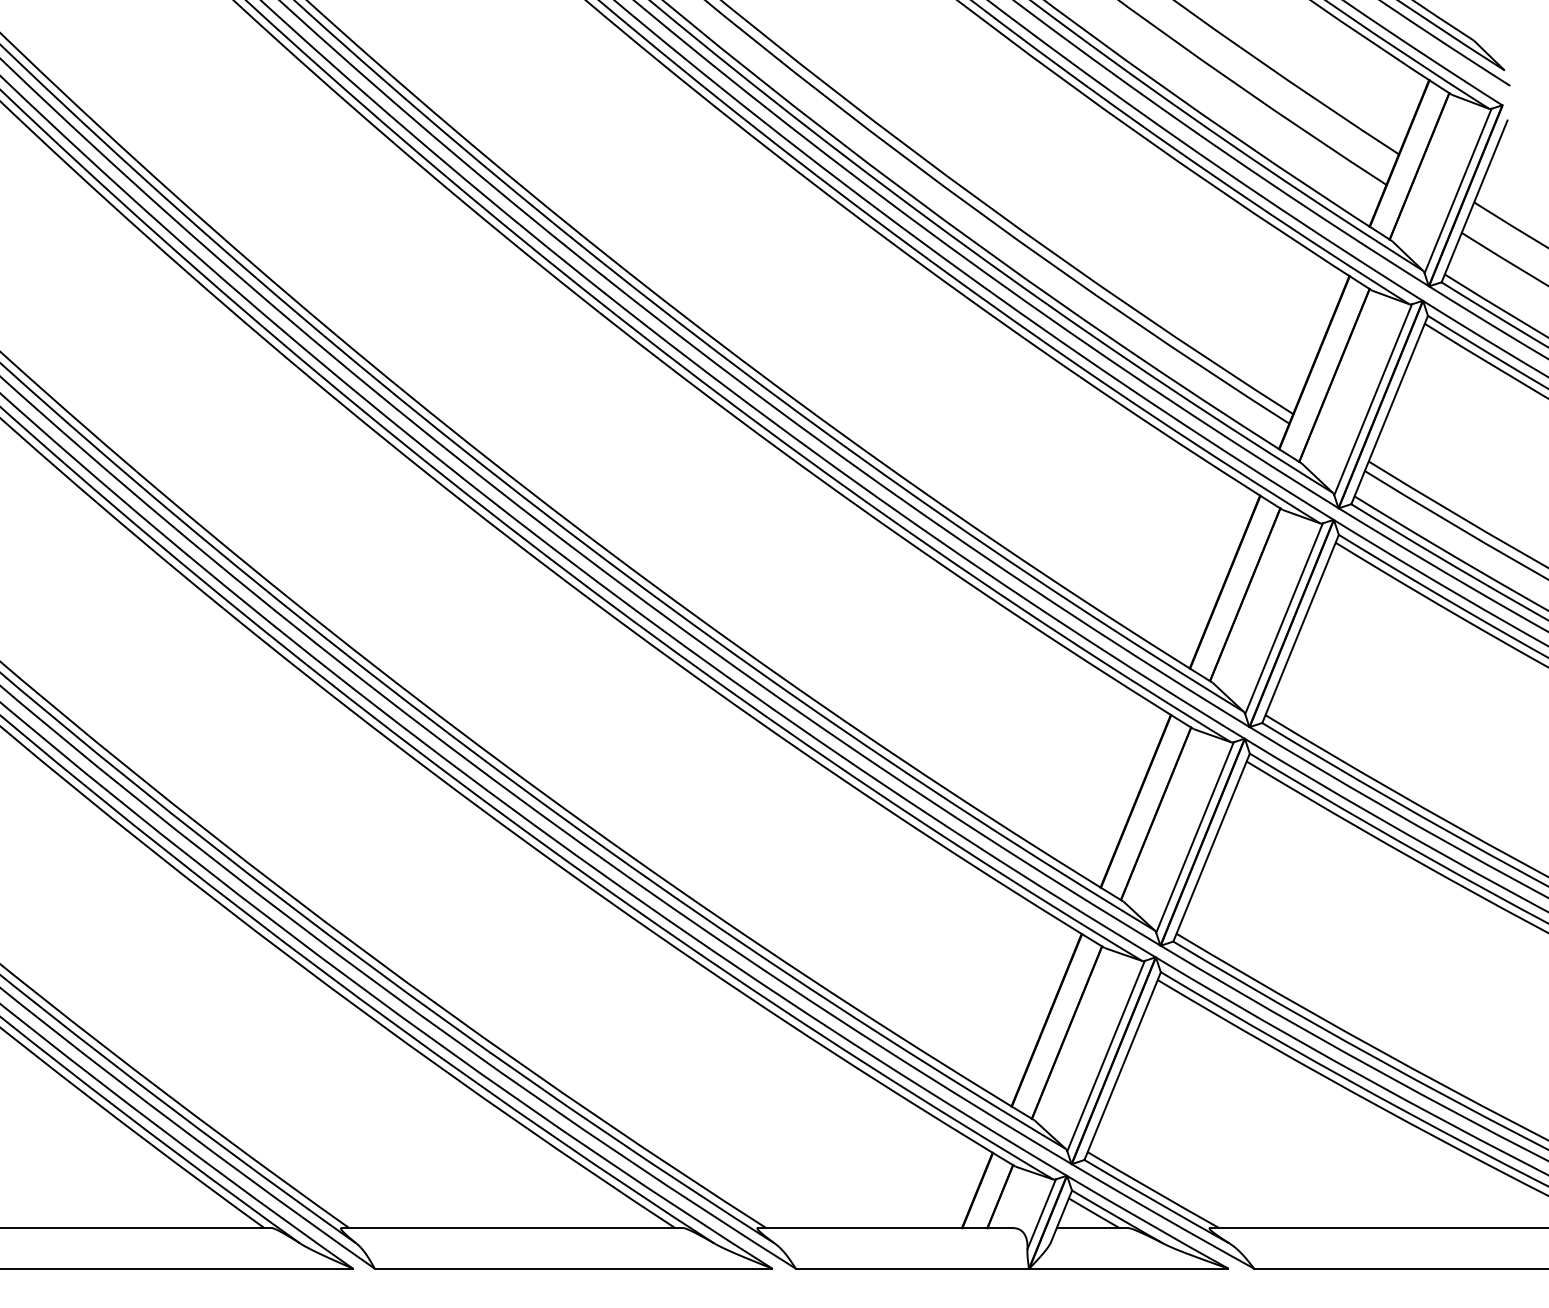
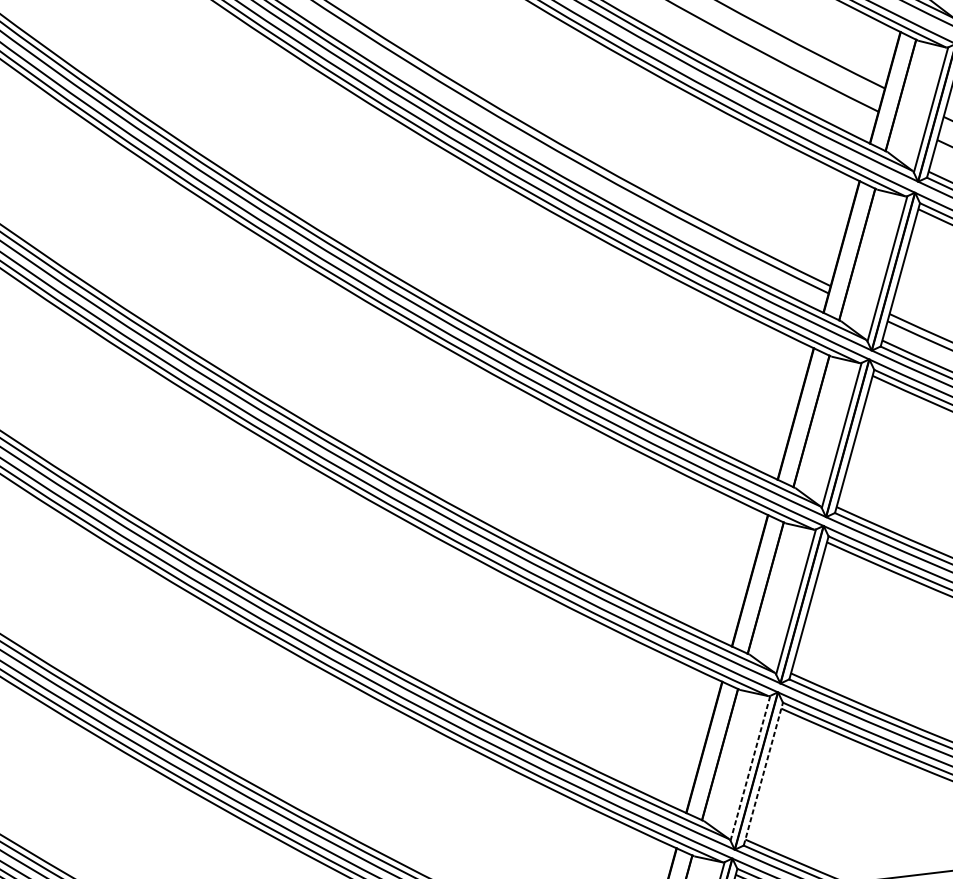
line: (1106, 1056) -> (750, 768), solid -> dashed
line: (1122, 1065) -> (763, 773), solid -> dashed

